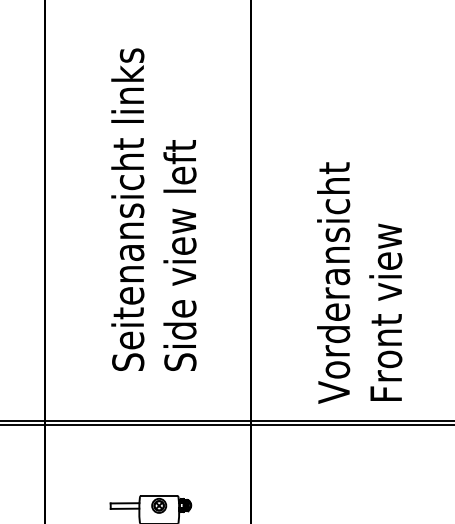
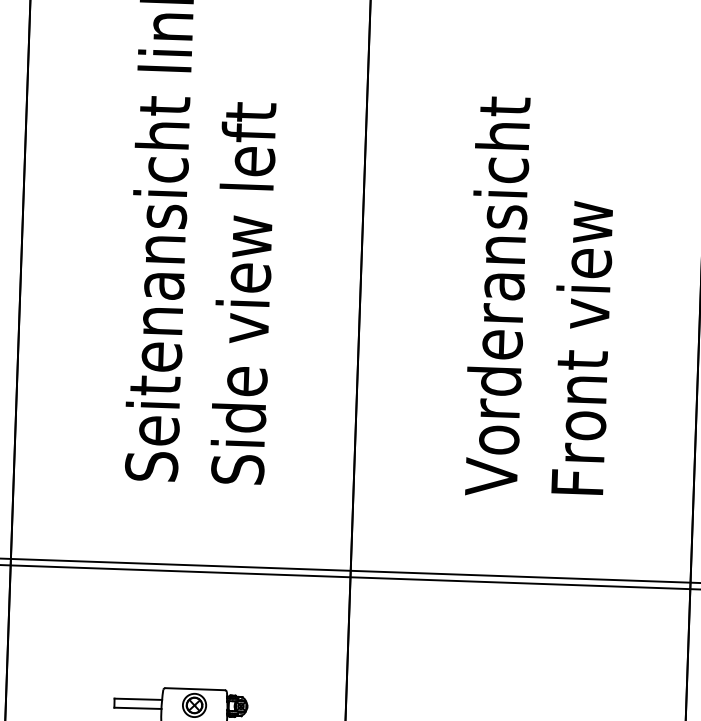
text: (359, 282) -> (539, 296), moved

